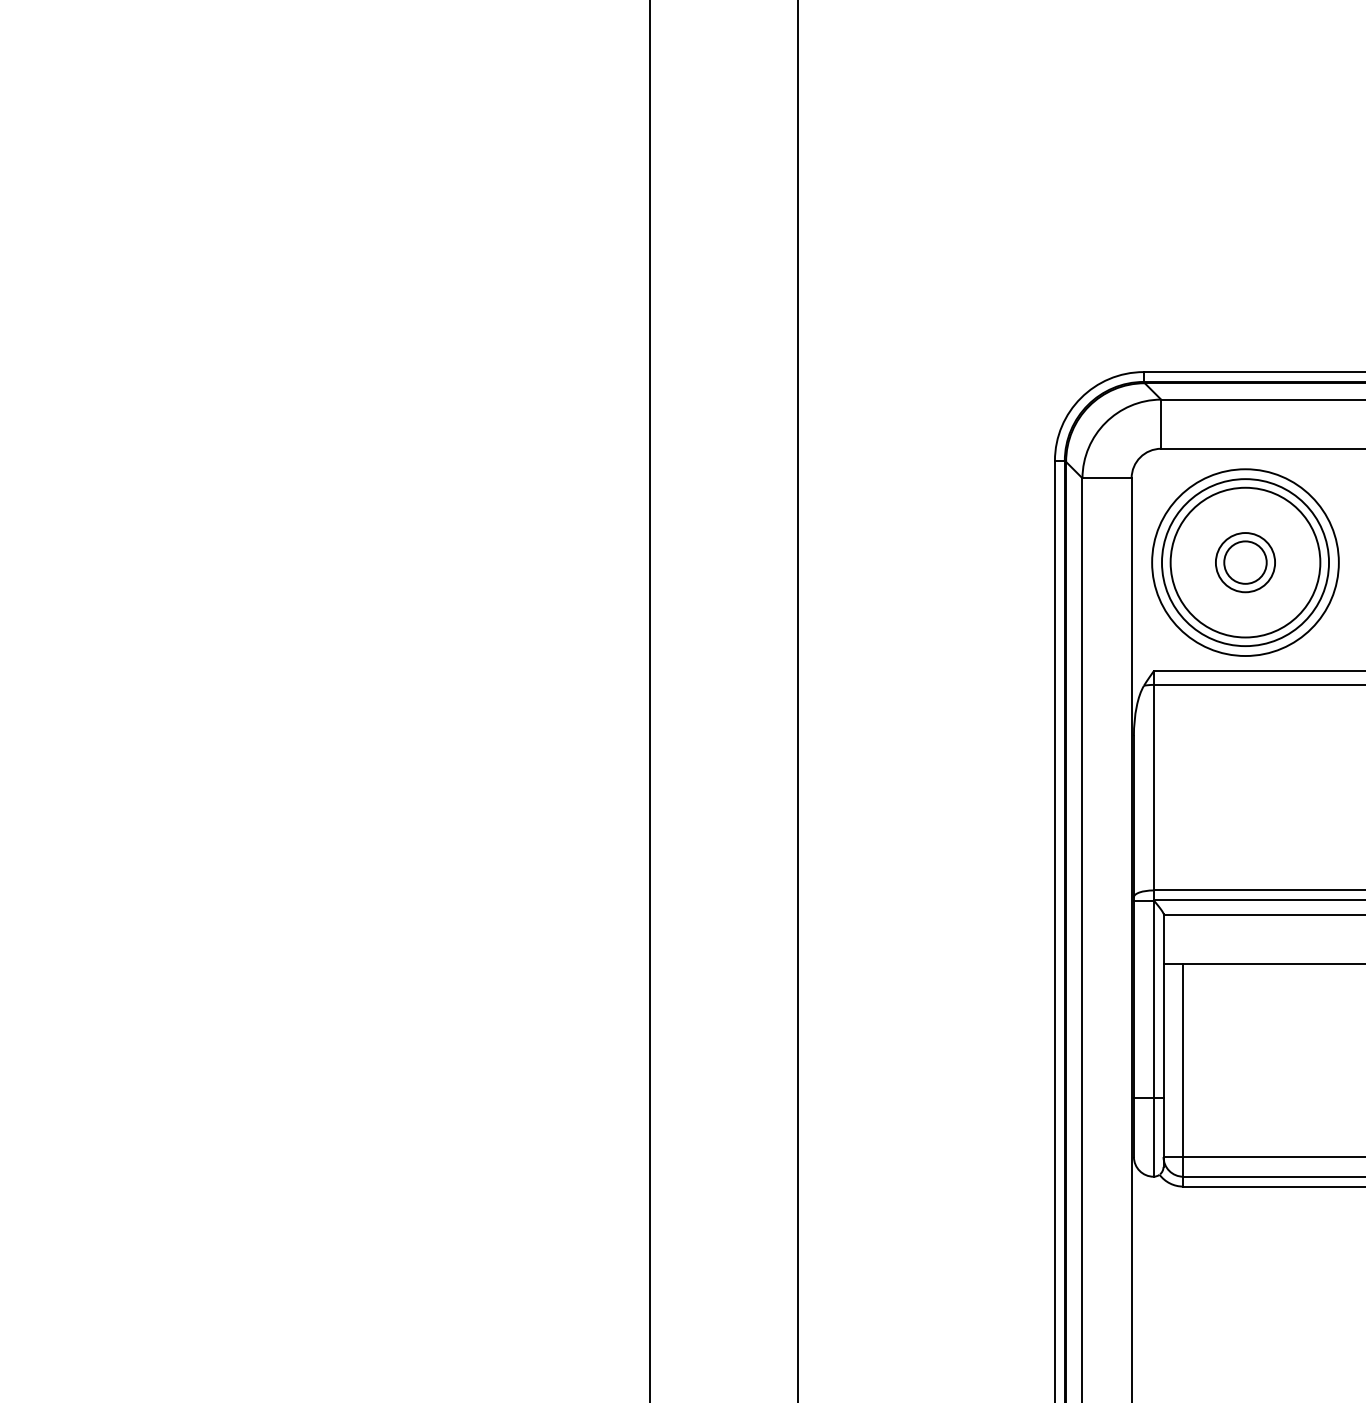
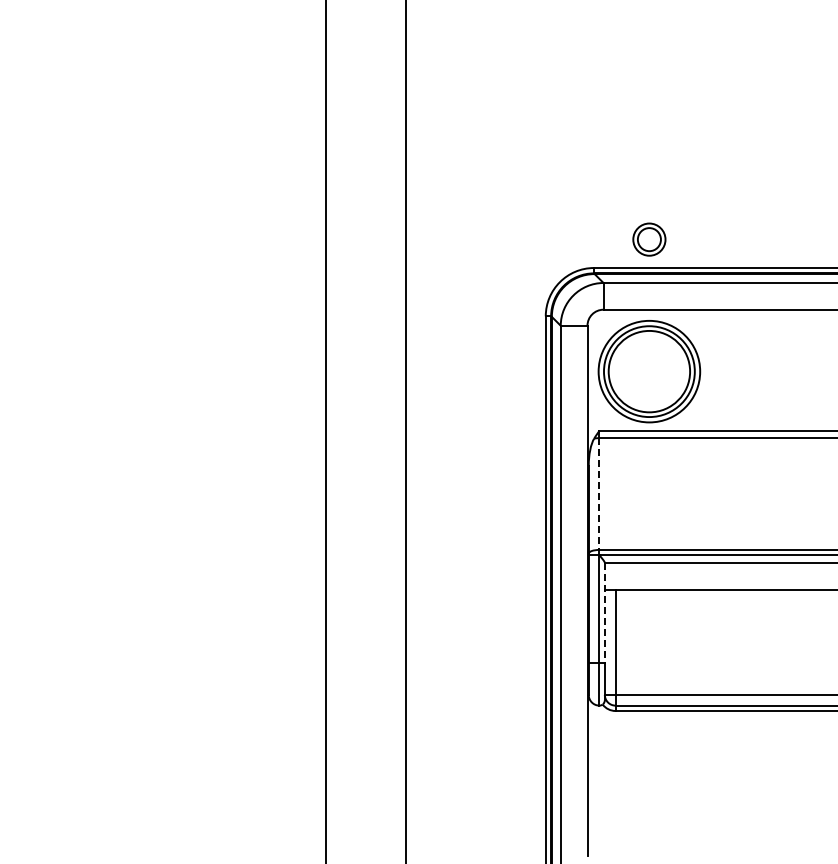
part: (1245, 562) -> (649, 239), moved
line: (1153, 788) -> (599, 494), solid -> dashed
line: (1162, 1005) -> (604, 612), solid -> dashed

